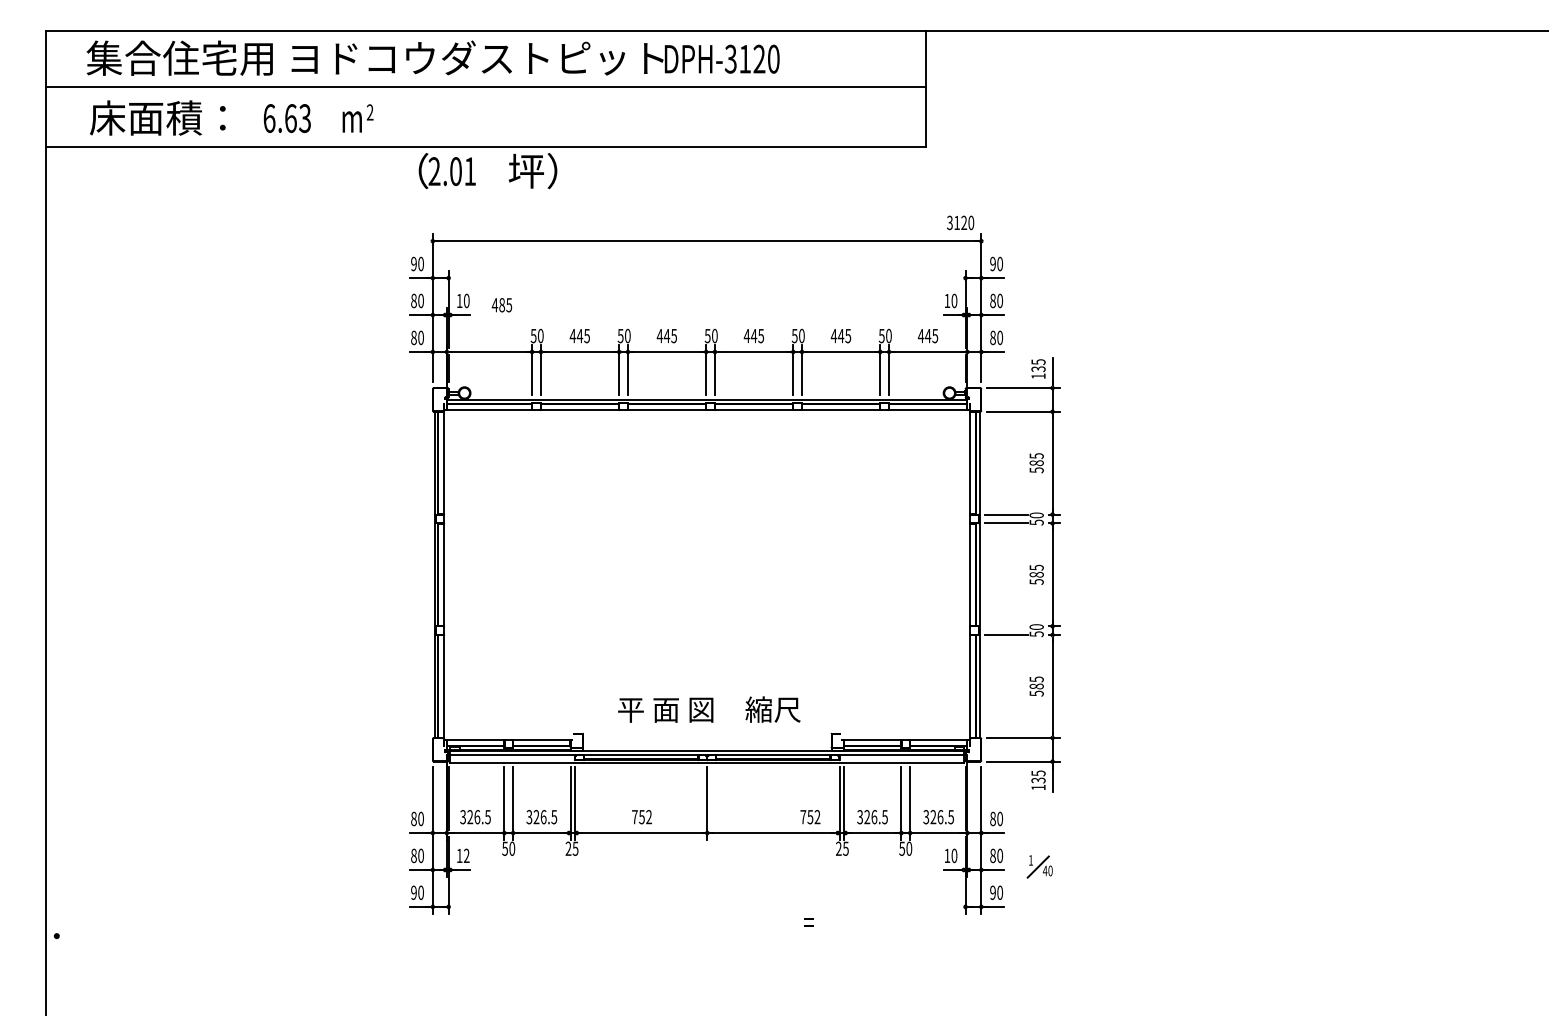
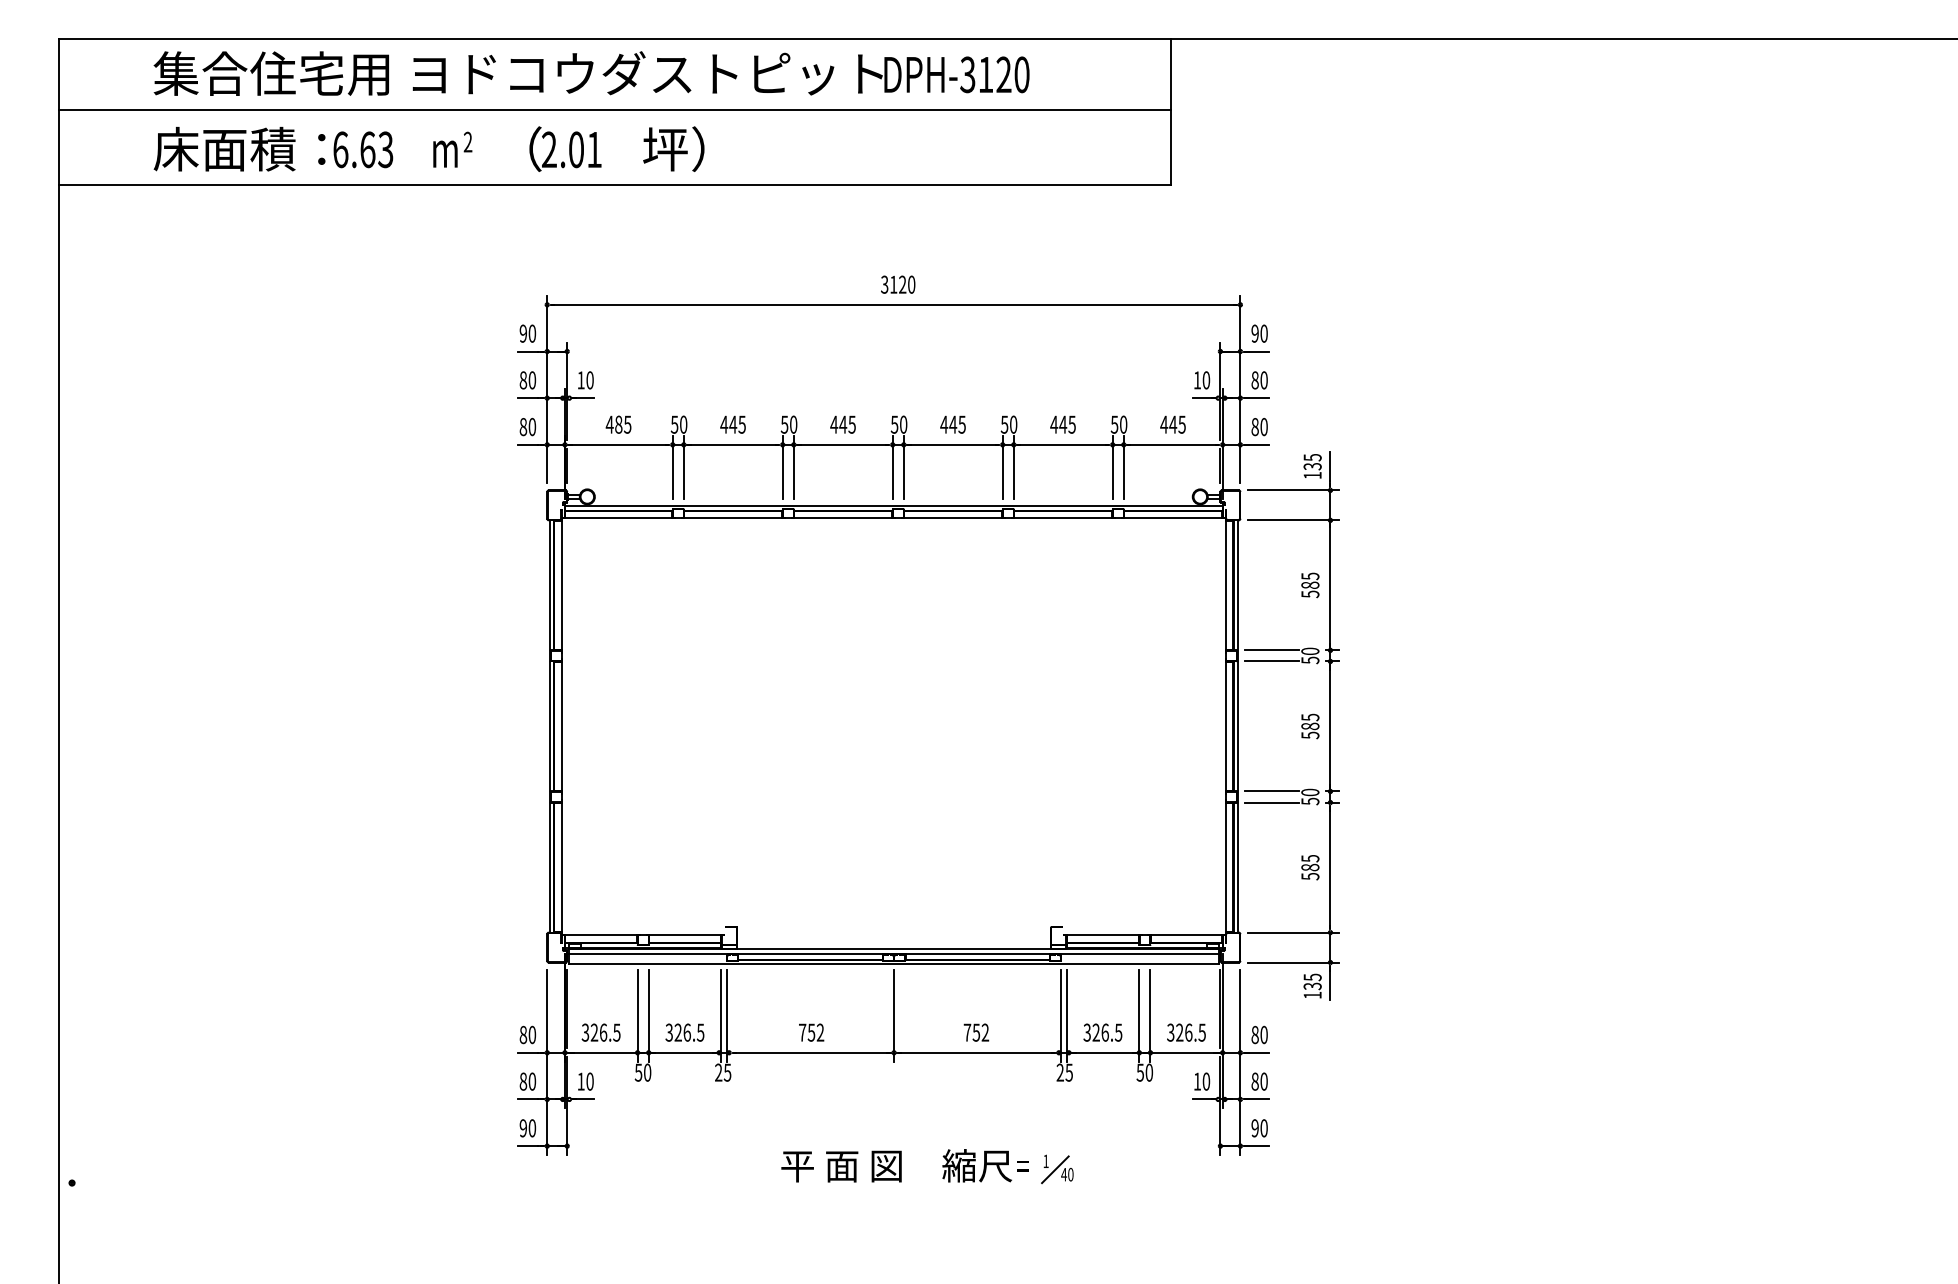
text: (433, 58) -> (591, 73), moved
text: (157, 118) -> (239, 149), moved
text: (487, 170) -> (616, 148), moved
text: (960, 222) -> (898, 284), moved
text: (501, 305) -> (618, 424), moved
line: (1005, 626) -> (1271, 791), added
text: (709, 709) -> (896, 1165), moved
text: (810, 817) -> (976, 1032), moved
text: (466, 855) -> (589, 1081), 12 -> 10
part: (1039, 866) -> (1057, 1169), moved

